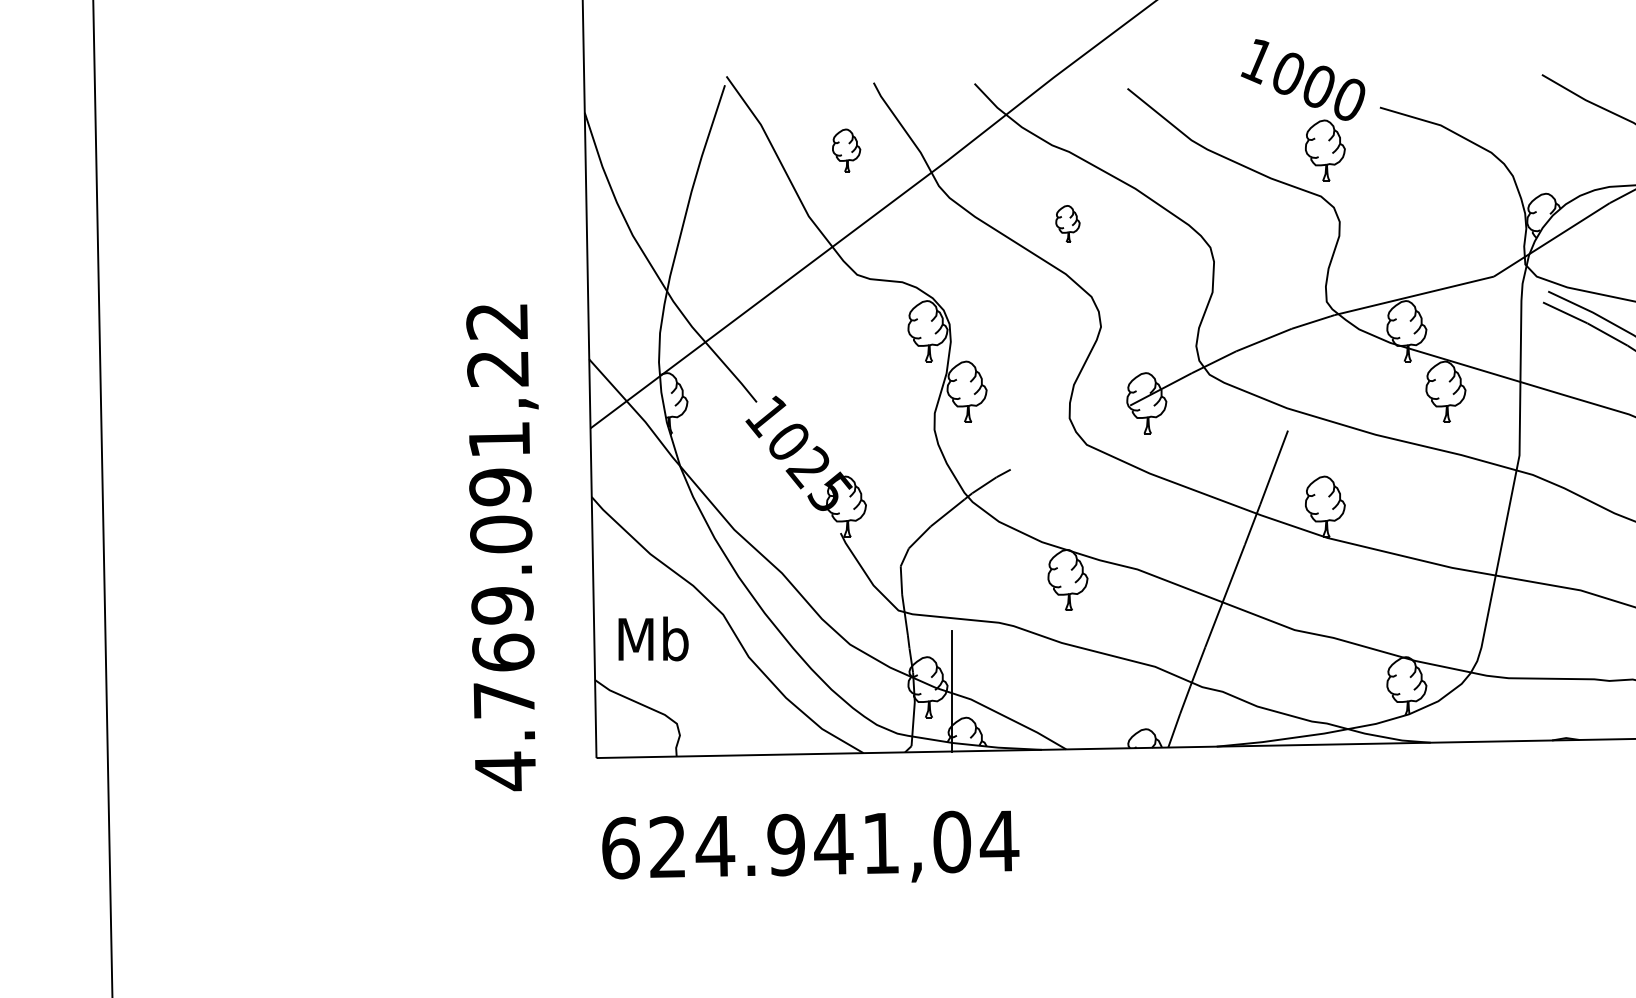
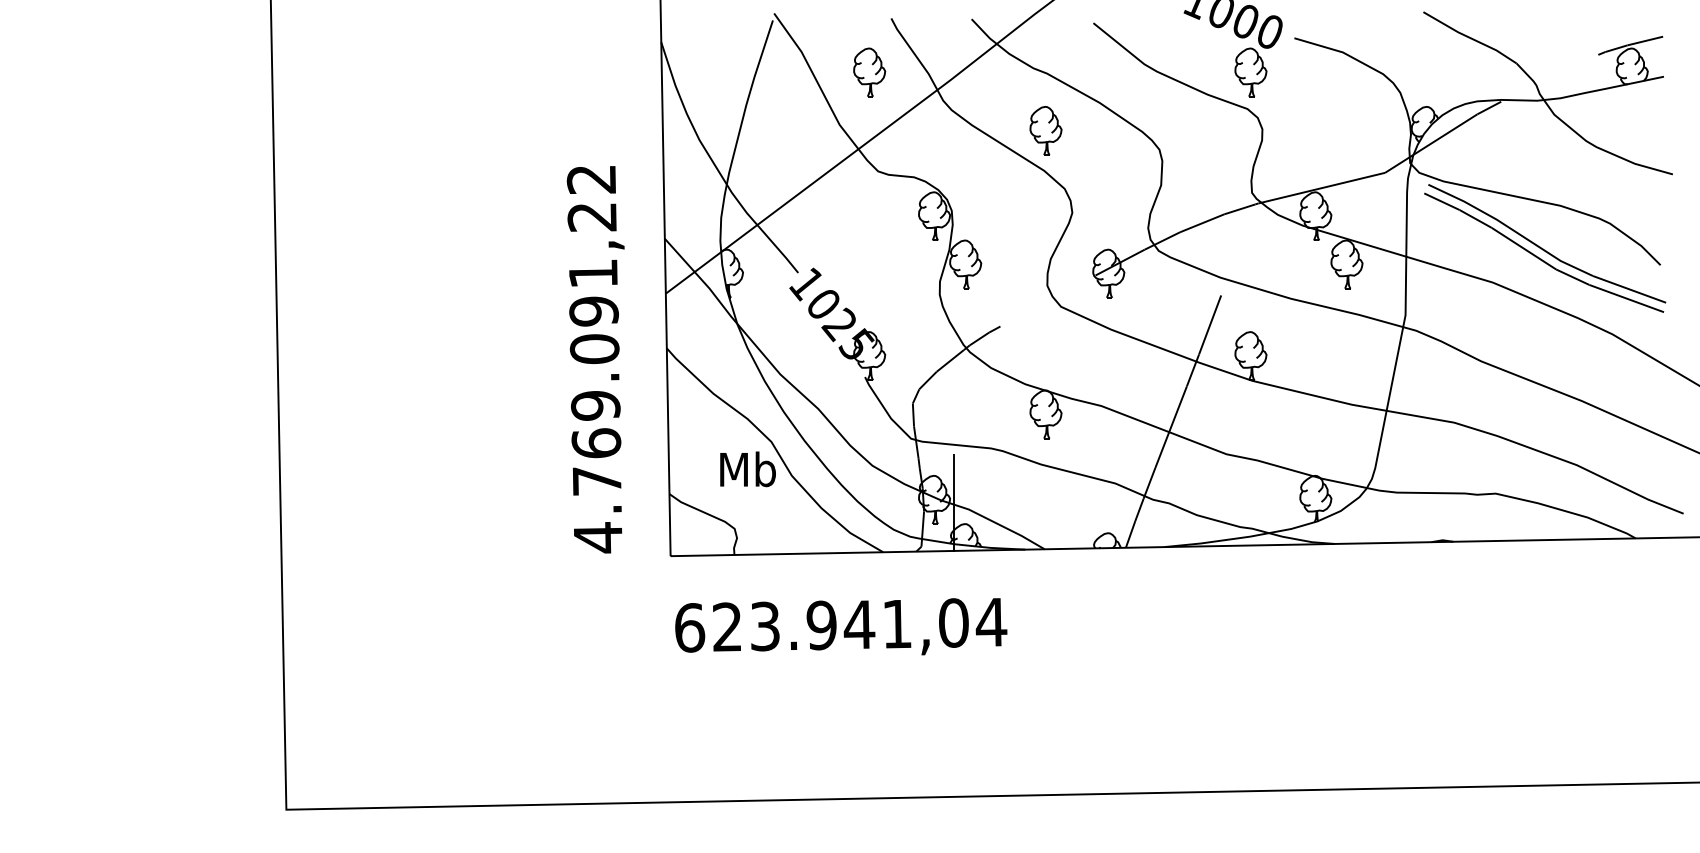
part: (846, 150) -> (869, 72), size x1.43
part: (1067, 223) -> (1045, 130), size x1.67
text: (502, 547) -> (595, 359), moved
text: (652, 639) -> (747, 469), moved
text: (715, 846) -> (765, 626), 624.941,04 -> 623.941,04

